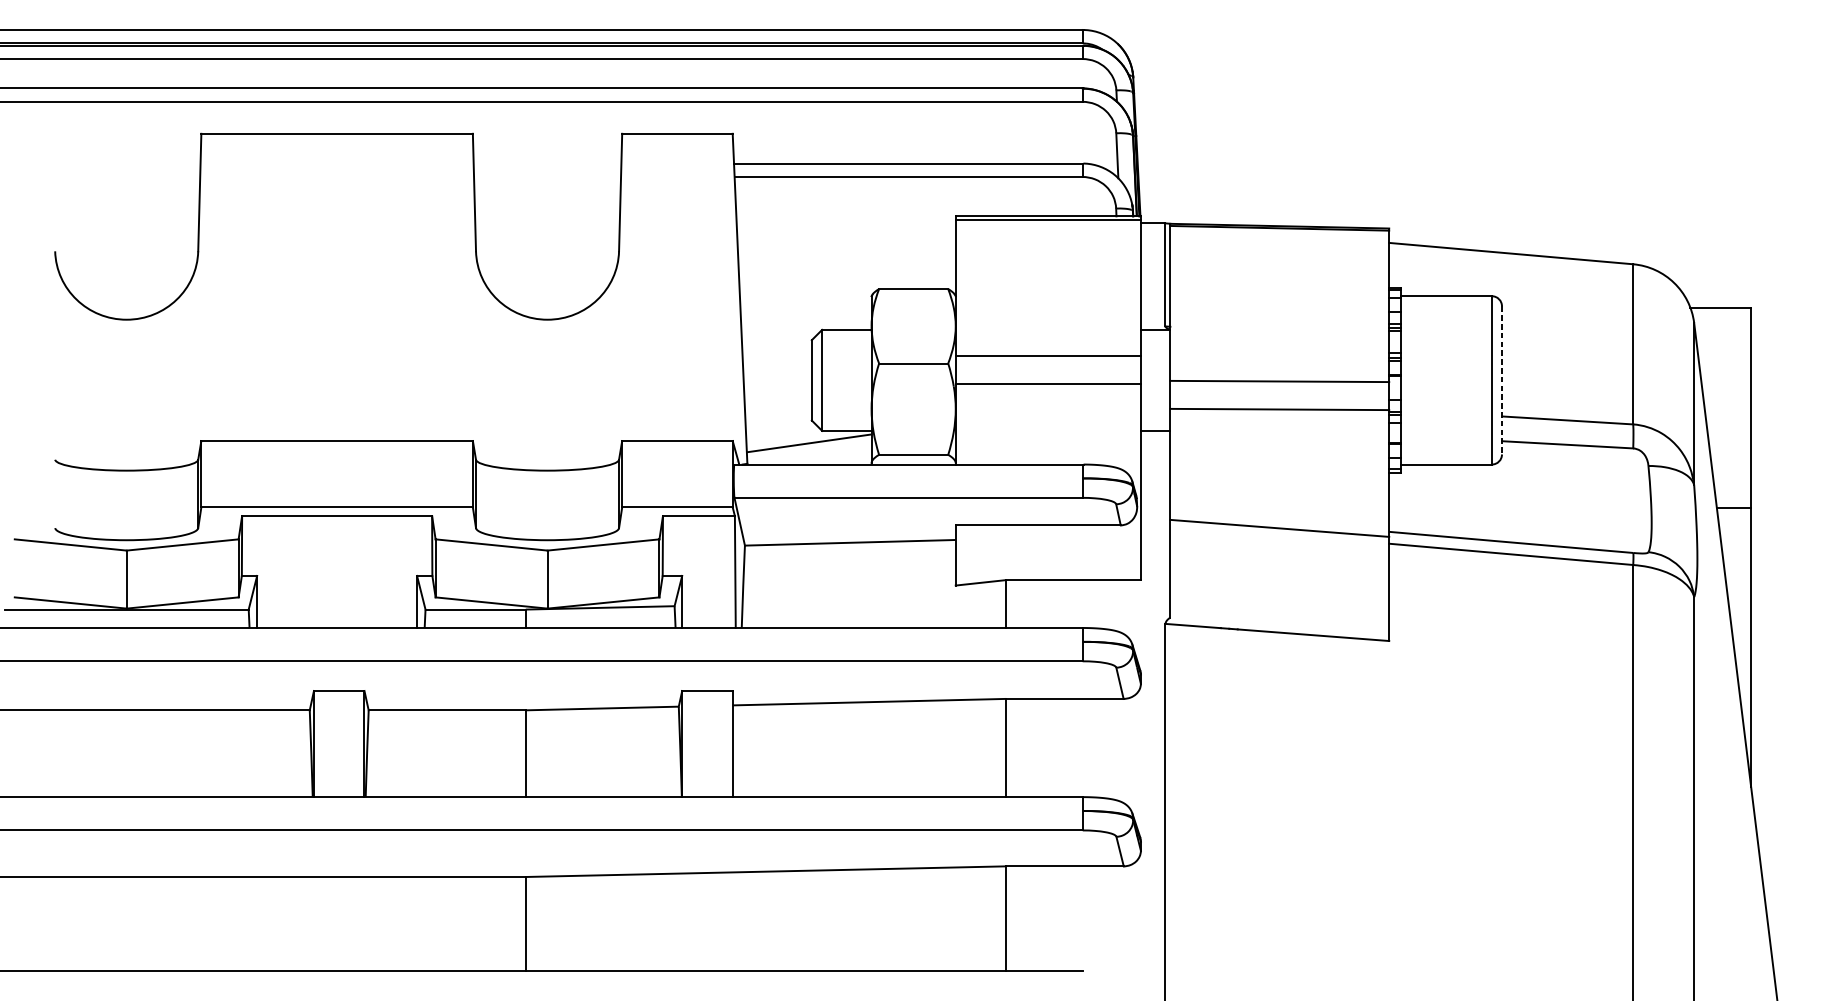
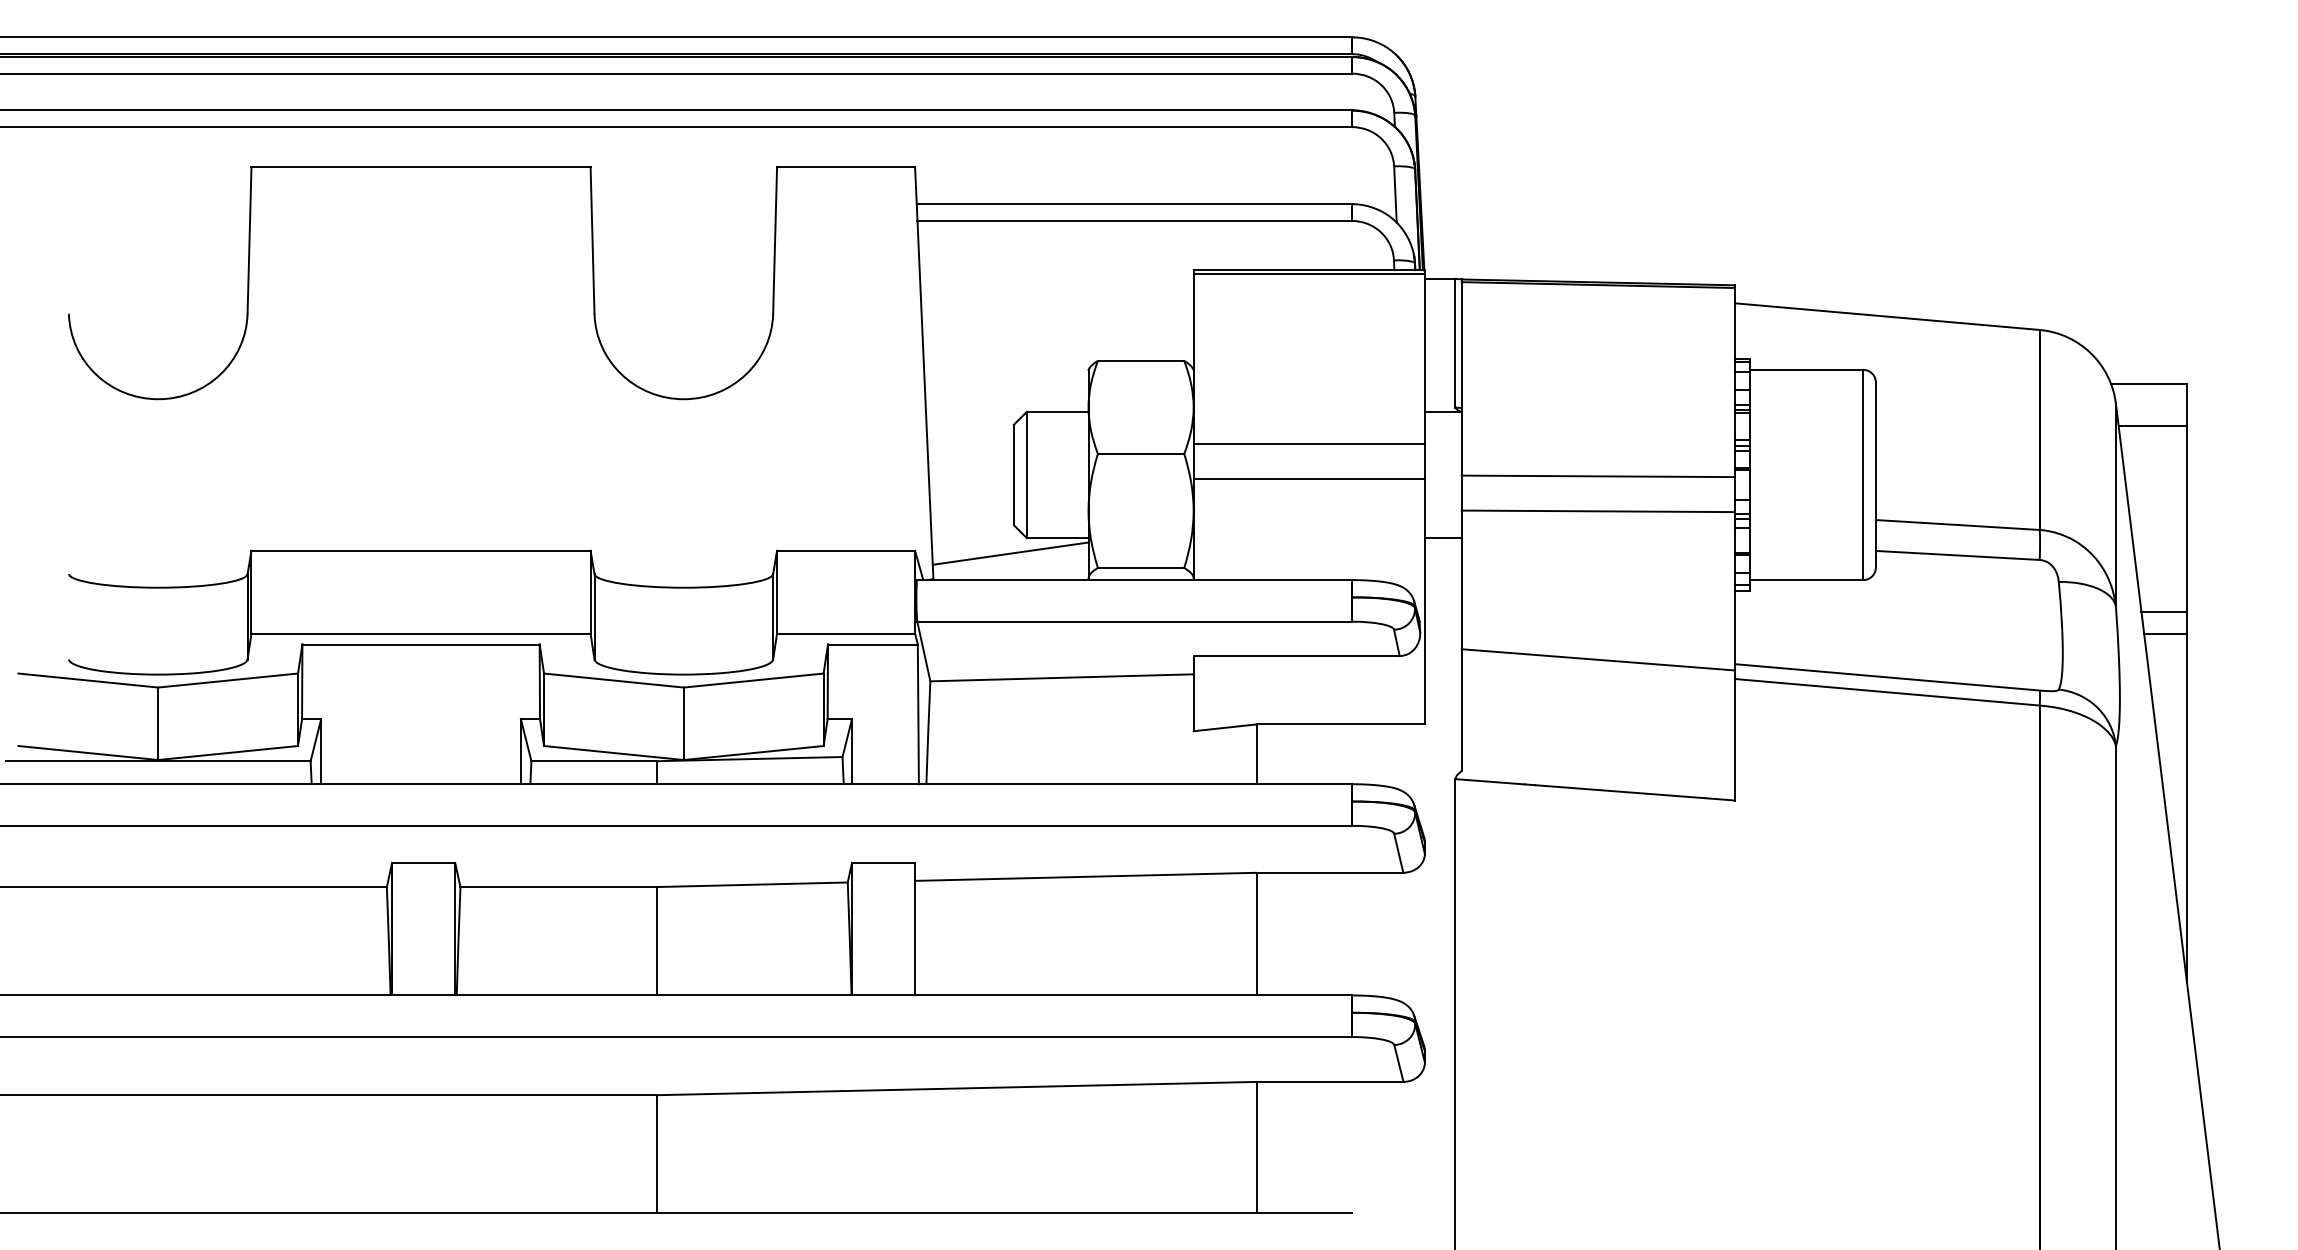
line: (1723, 340) -> (2152, 425), added
line: (1501, 380) -> (1875, 475), dashed -> solid
line: (1733, 489) -> (2164, 611), added

